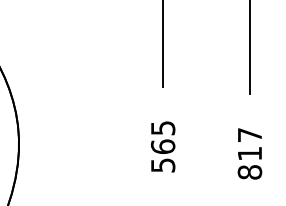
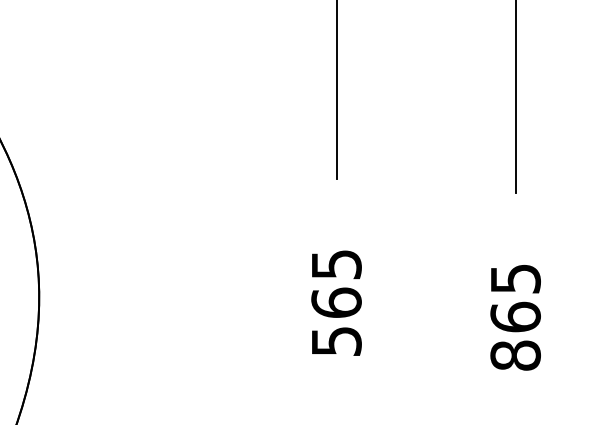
text: (249, 144) -> (514, 298), 817 -> 865

